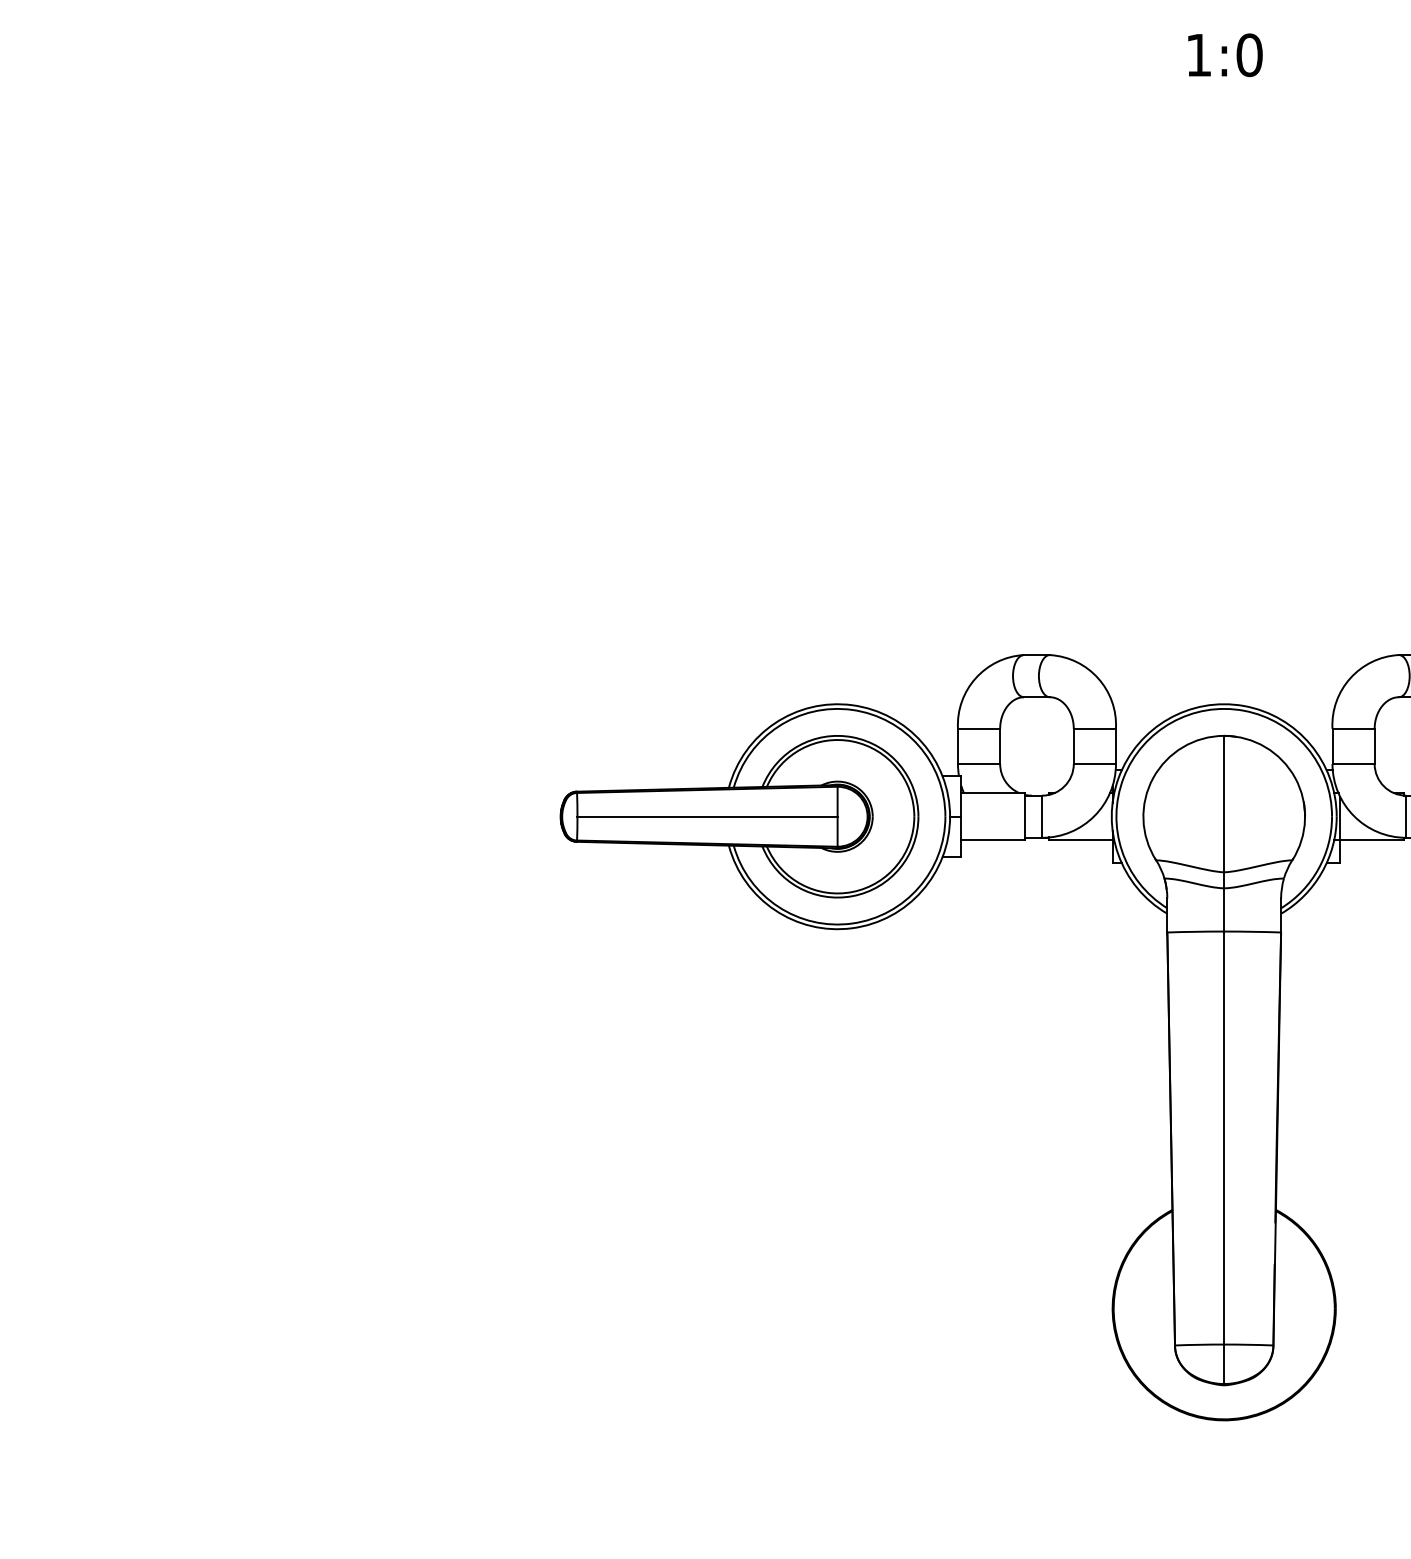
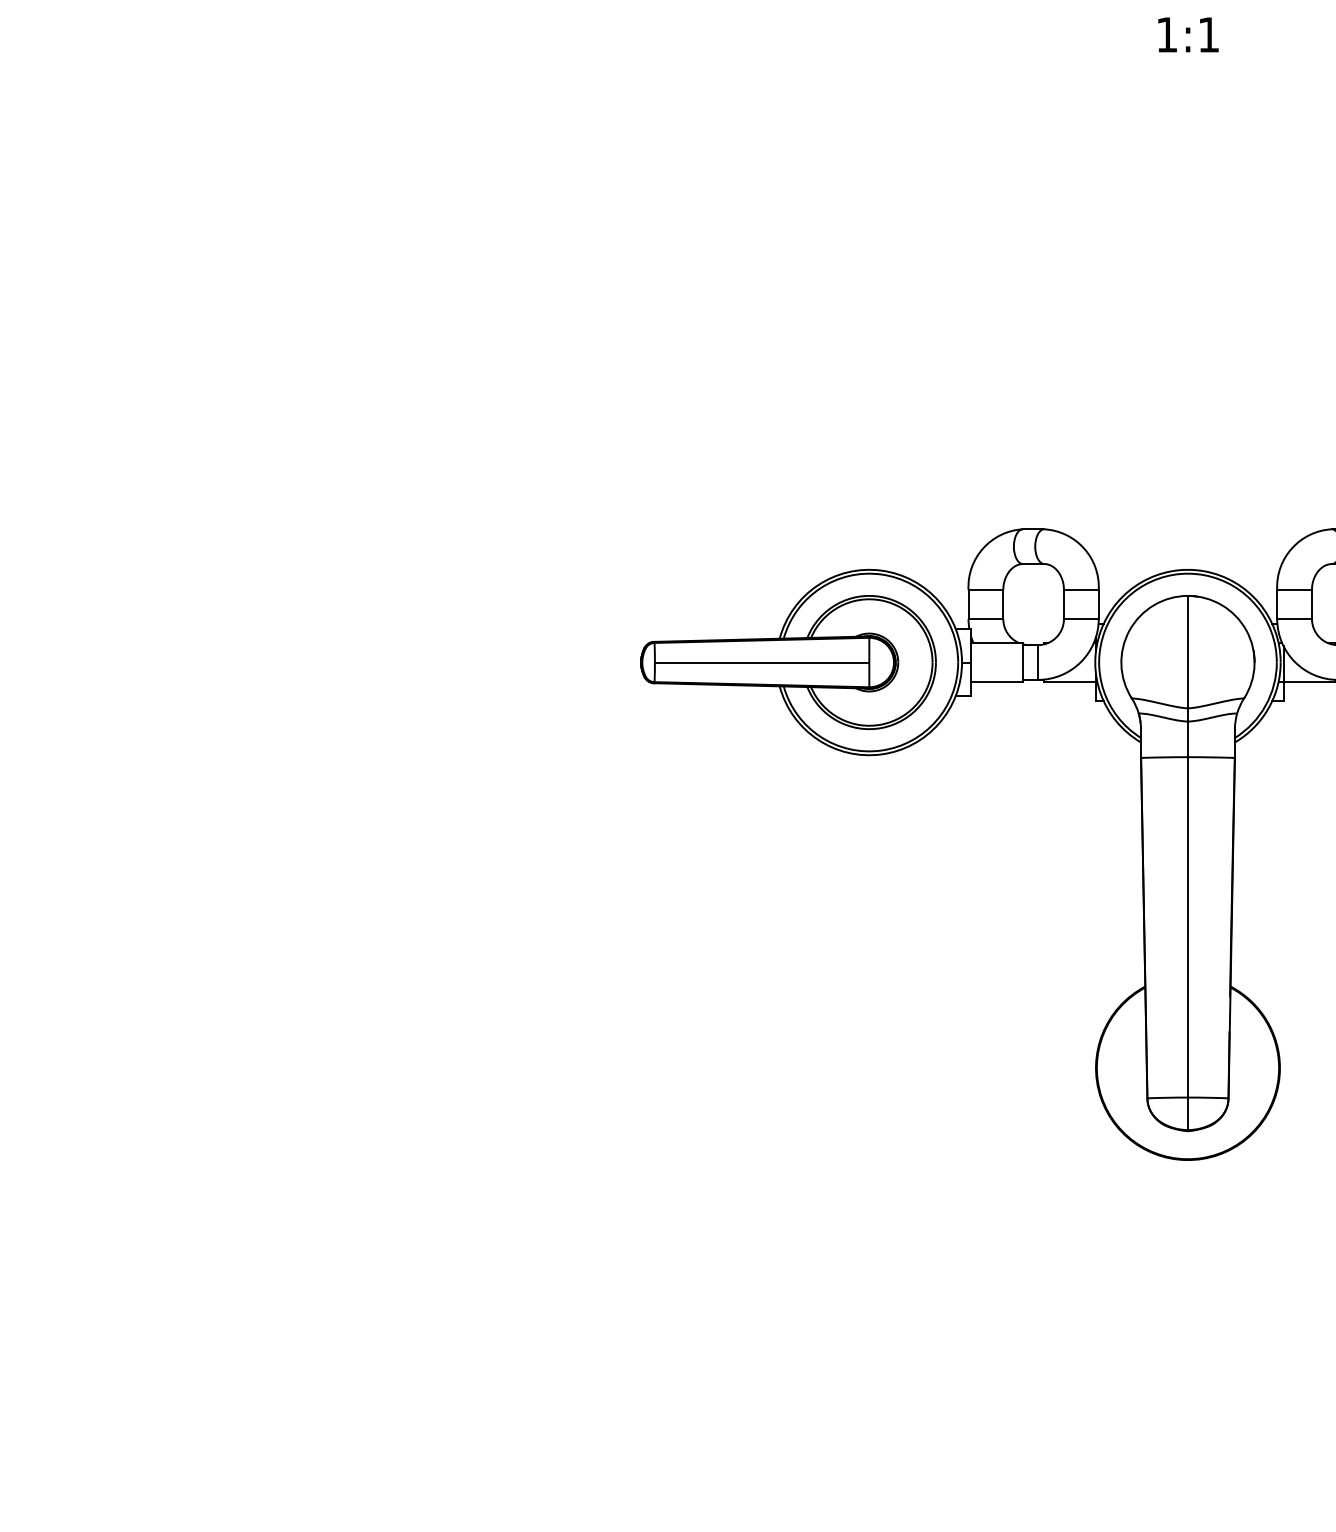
text: (1249, 54) -> (1208, 34), 1:0 -> 1:1

